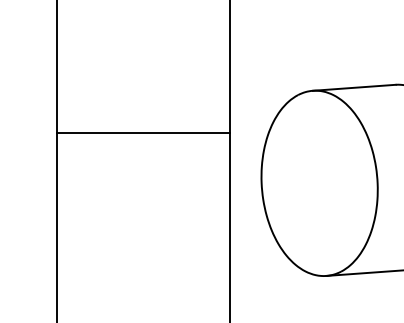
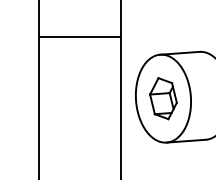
line: (144, 132) -> (80, 36), moved
part: (319, 183) -> (163, 98), added

